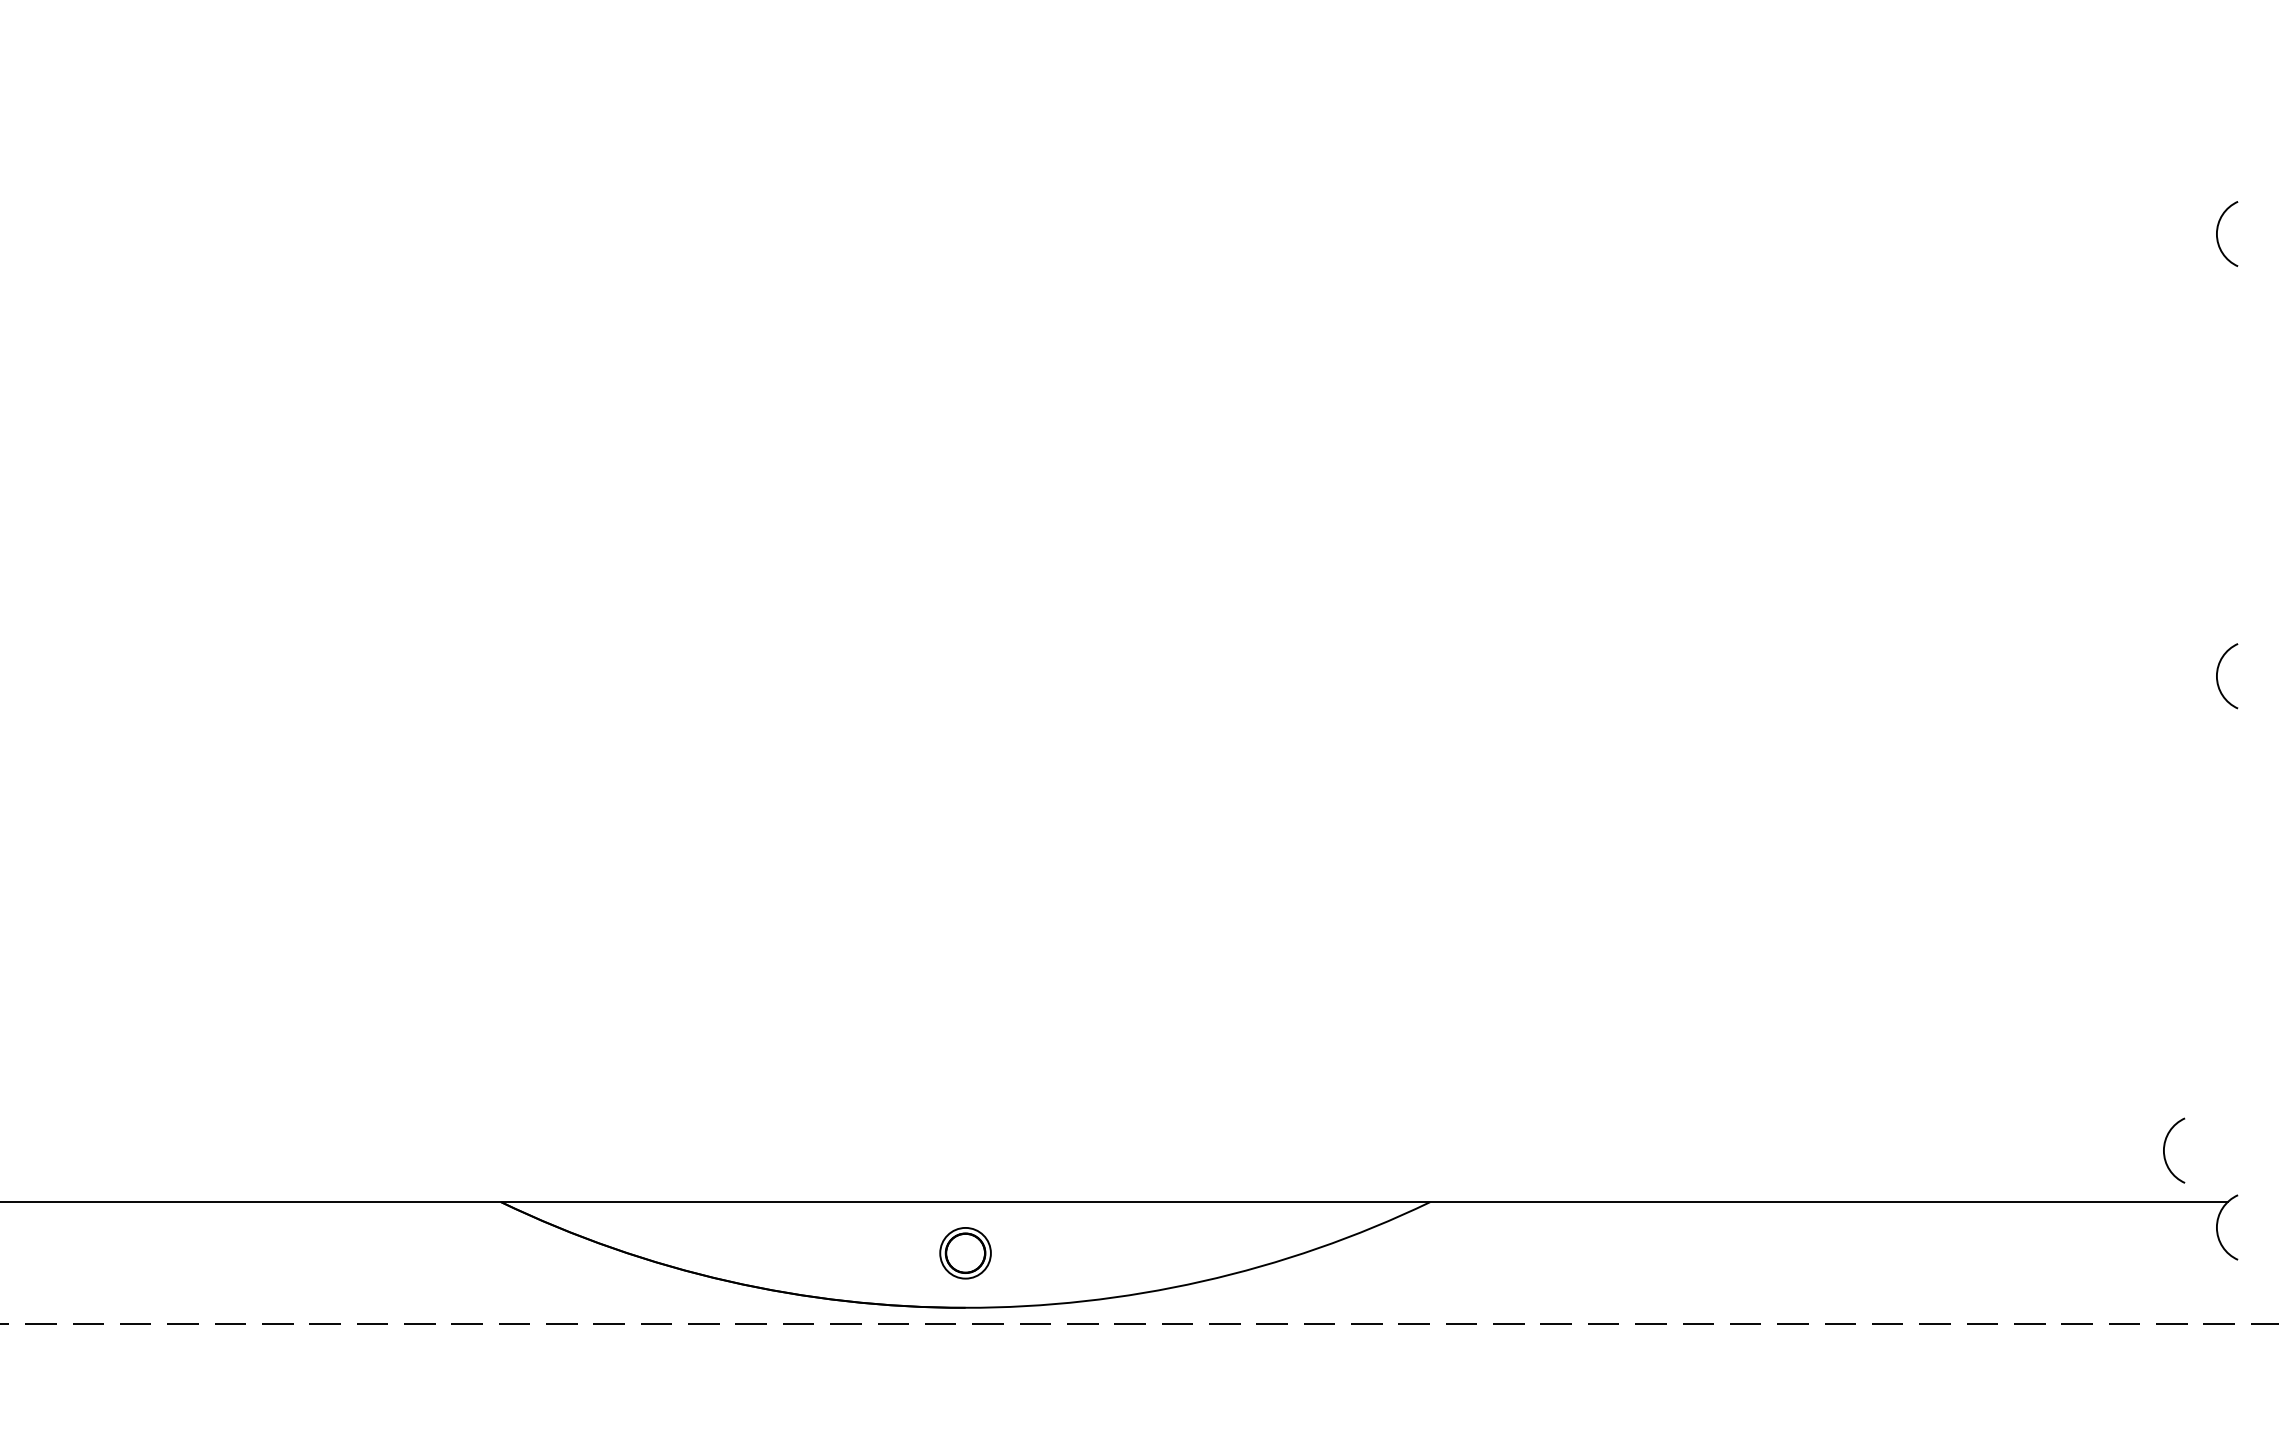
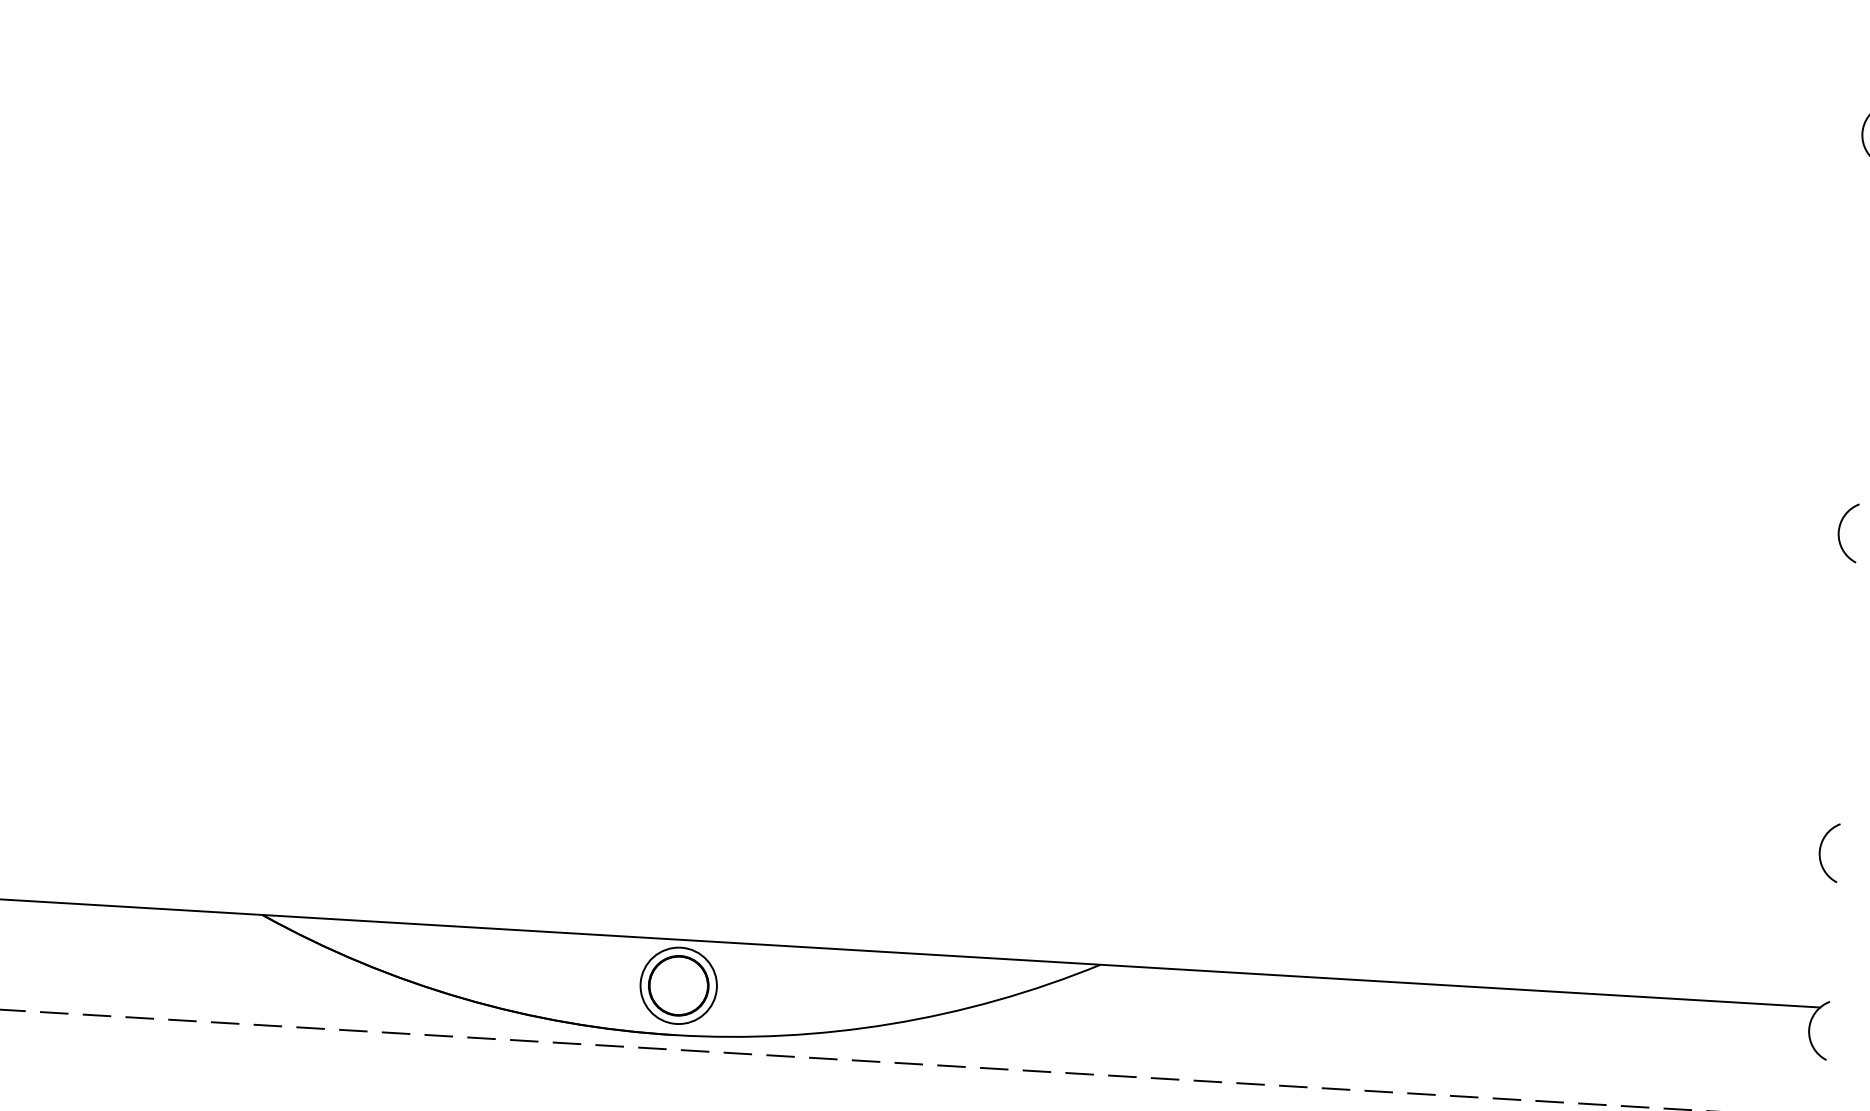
arc: (2165, 1146) -> (1821, 848), moved
part: (965, 1253) -> (678, 986), size x1.67

